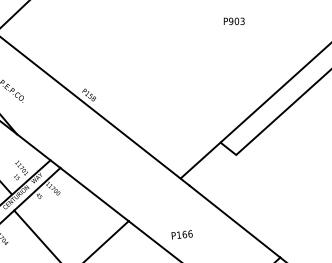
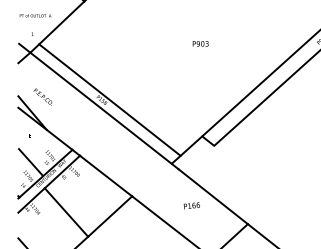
text: (233, 20) -> (200, 43), moved
line: (99, 94) -> (109, 99), added
text: (181, 234) -> (191, 205), moved

